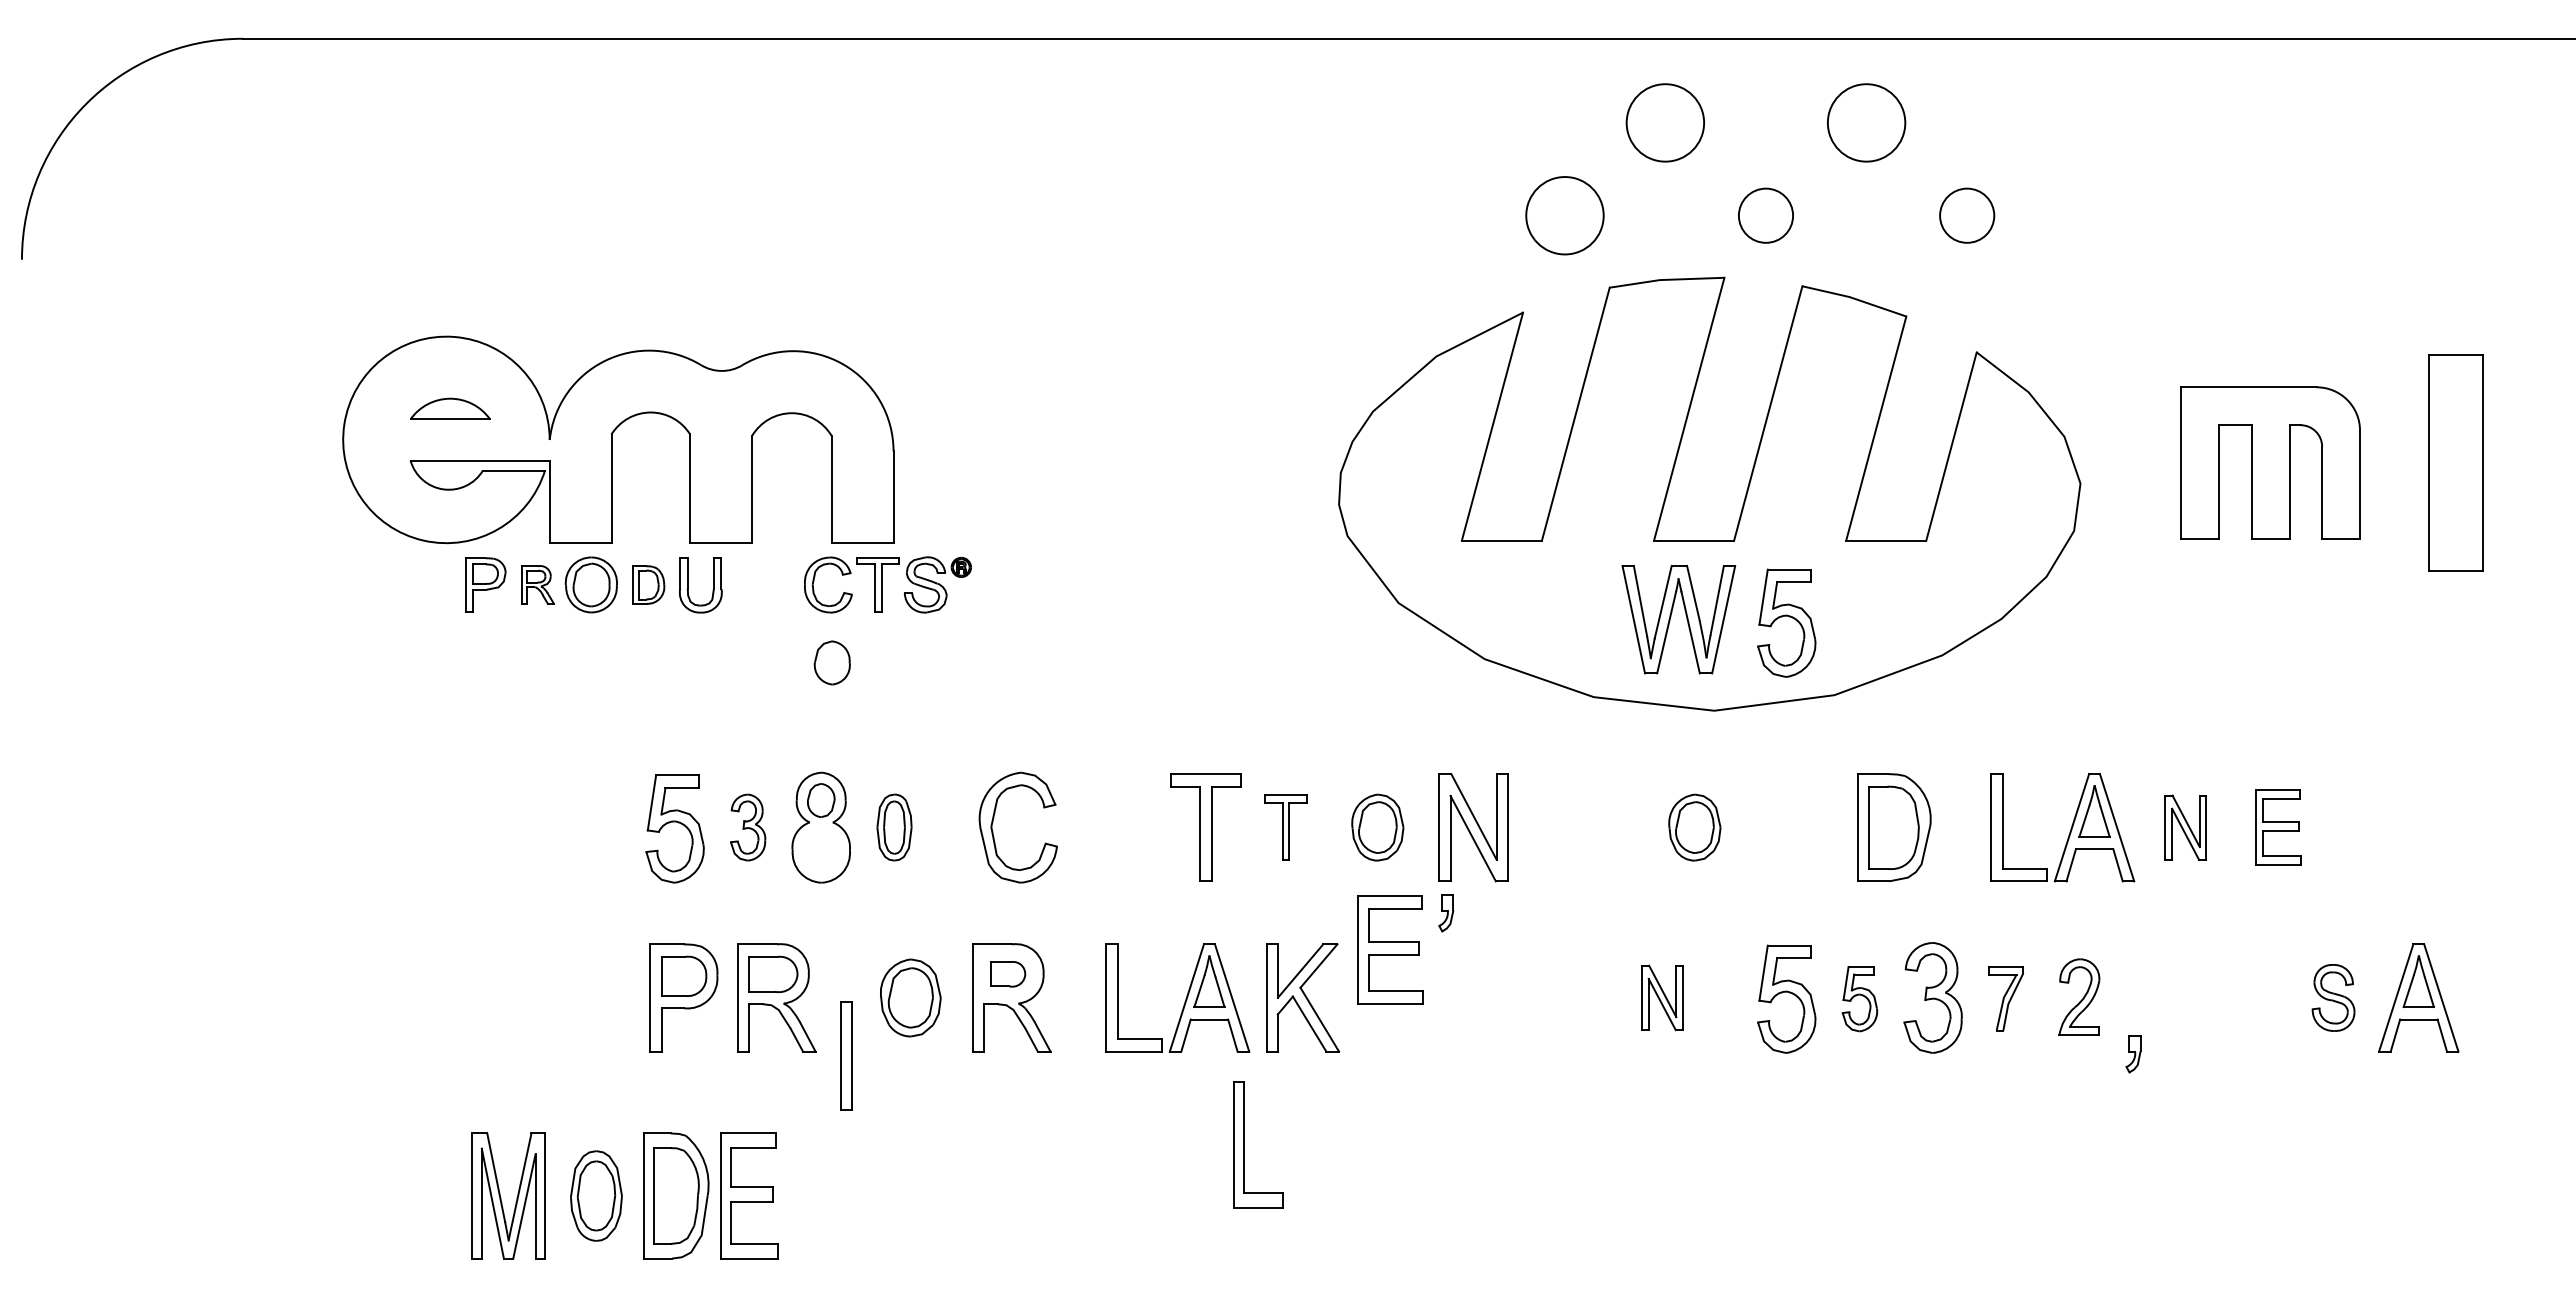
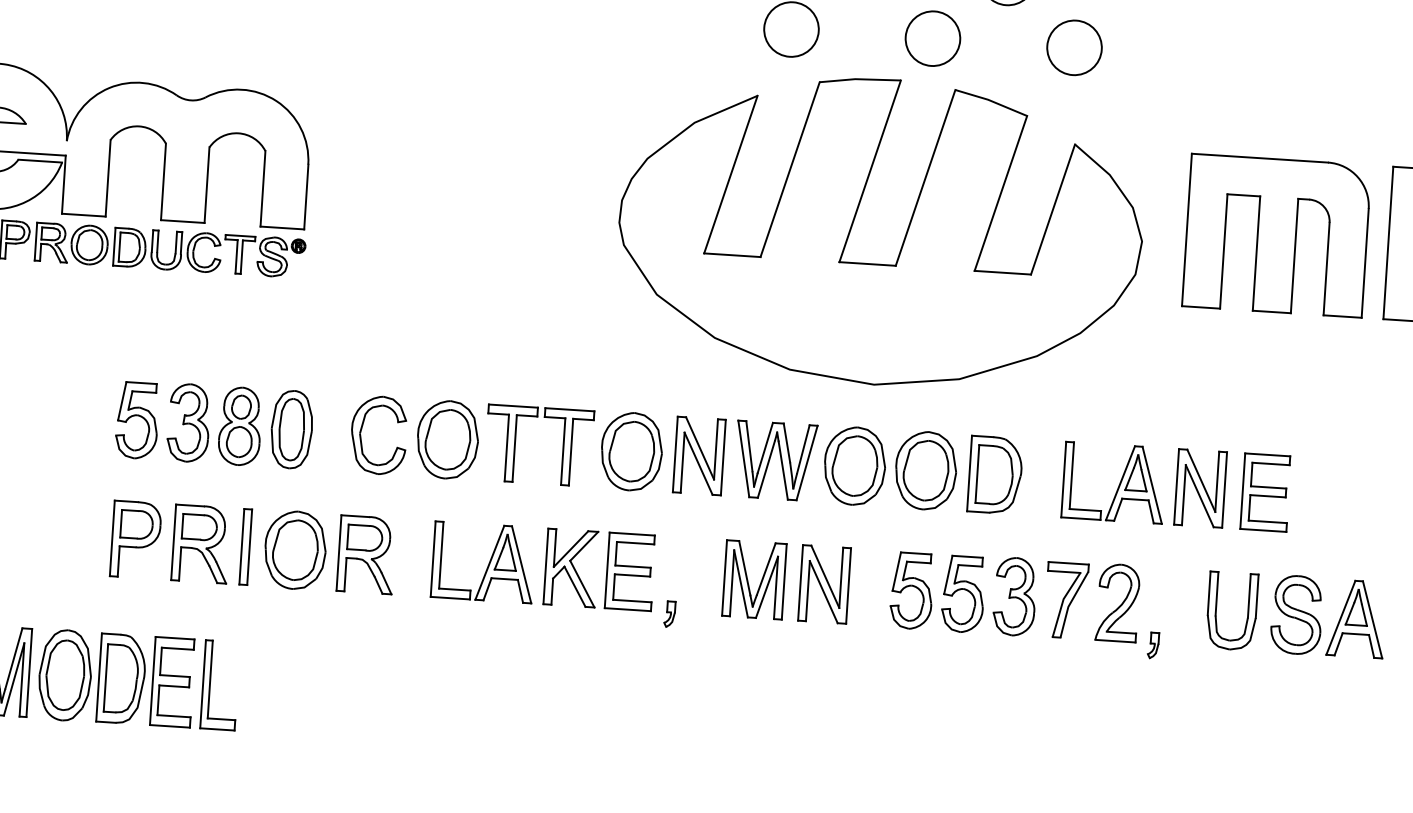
circle: (1765, 215) -> (932, 38), size x1.43
circle: (1966, 215) -> (1074, 47), size x1.43
part: (2270, 462) -> (1276, 235), size x1.43
part: (537, 584) -> (51, 242), size x1.43
part: (648, 584) -> (129, 247), size x1.43
part: (887, 584) -> (245, 254), moved
part: (1671, 617) -> (770, 459), moved
part: (1786, 622) -> (928, 325), removed
part: (831, 662) -> (238, 441), moved
part: (747, 827) -> (188, 422), size x1.67
part: (894, 827) -> (291, 429), size x1.67
part: (1116, 827) -> (448, 439), added
part: (1285, 827) -> (566, 447), size x1.67
part: (1377, 827) -> (631, 451), size x1.67
part: (1694, 827) -> (854, 465), size x1.67
part: (1795, 827) -> (925, 470), added
part: (2185, 827) -> (1200, 488), size x1.67
part: (2278, 827) -> (1265, 492), size x1.43
part: (1446, 913) -> (669, 614), moved
part: (1390, 949) -> (630, 571), moved
part: (1008, 973) -> (365, 537), size x1.43
part: (910, 997) -> (295, 549), size x1.43
part: (1662, 997) -> (824, 584), size x1.67
part: (2079, 997) -> (1118, 603), size x1.43
part: (2333, 997) -> (1296, 614), size x1.67
part: (1859, 998) -> (963, 593), size x1.67
part: (2006, 998) -> (1066, 600), size x1.67
part: (2219, 998) -> (1216, 610), added
part: (1554, 1000) -> (748, 581), added
part: (846, 1055) -> (246, 546), moved
part: (1244, 1144) -> (210, 684), moved
part: (596, 1195) -> (65, 674), size x1.43

